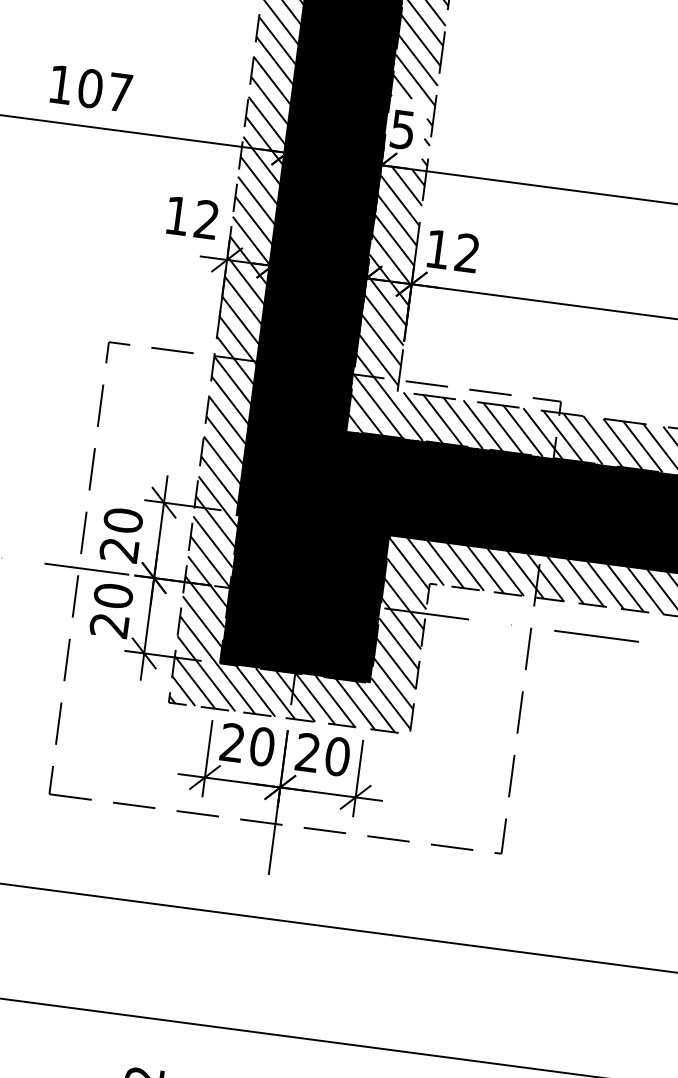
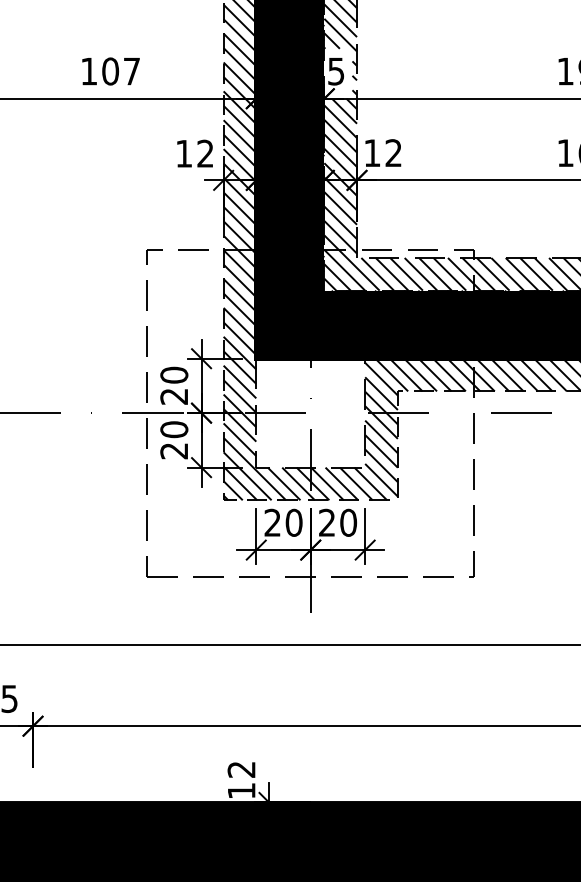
fill: (305, 596) -> (310, 412), removed

